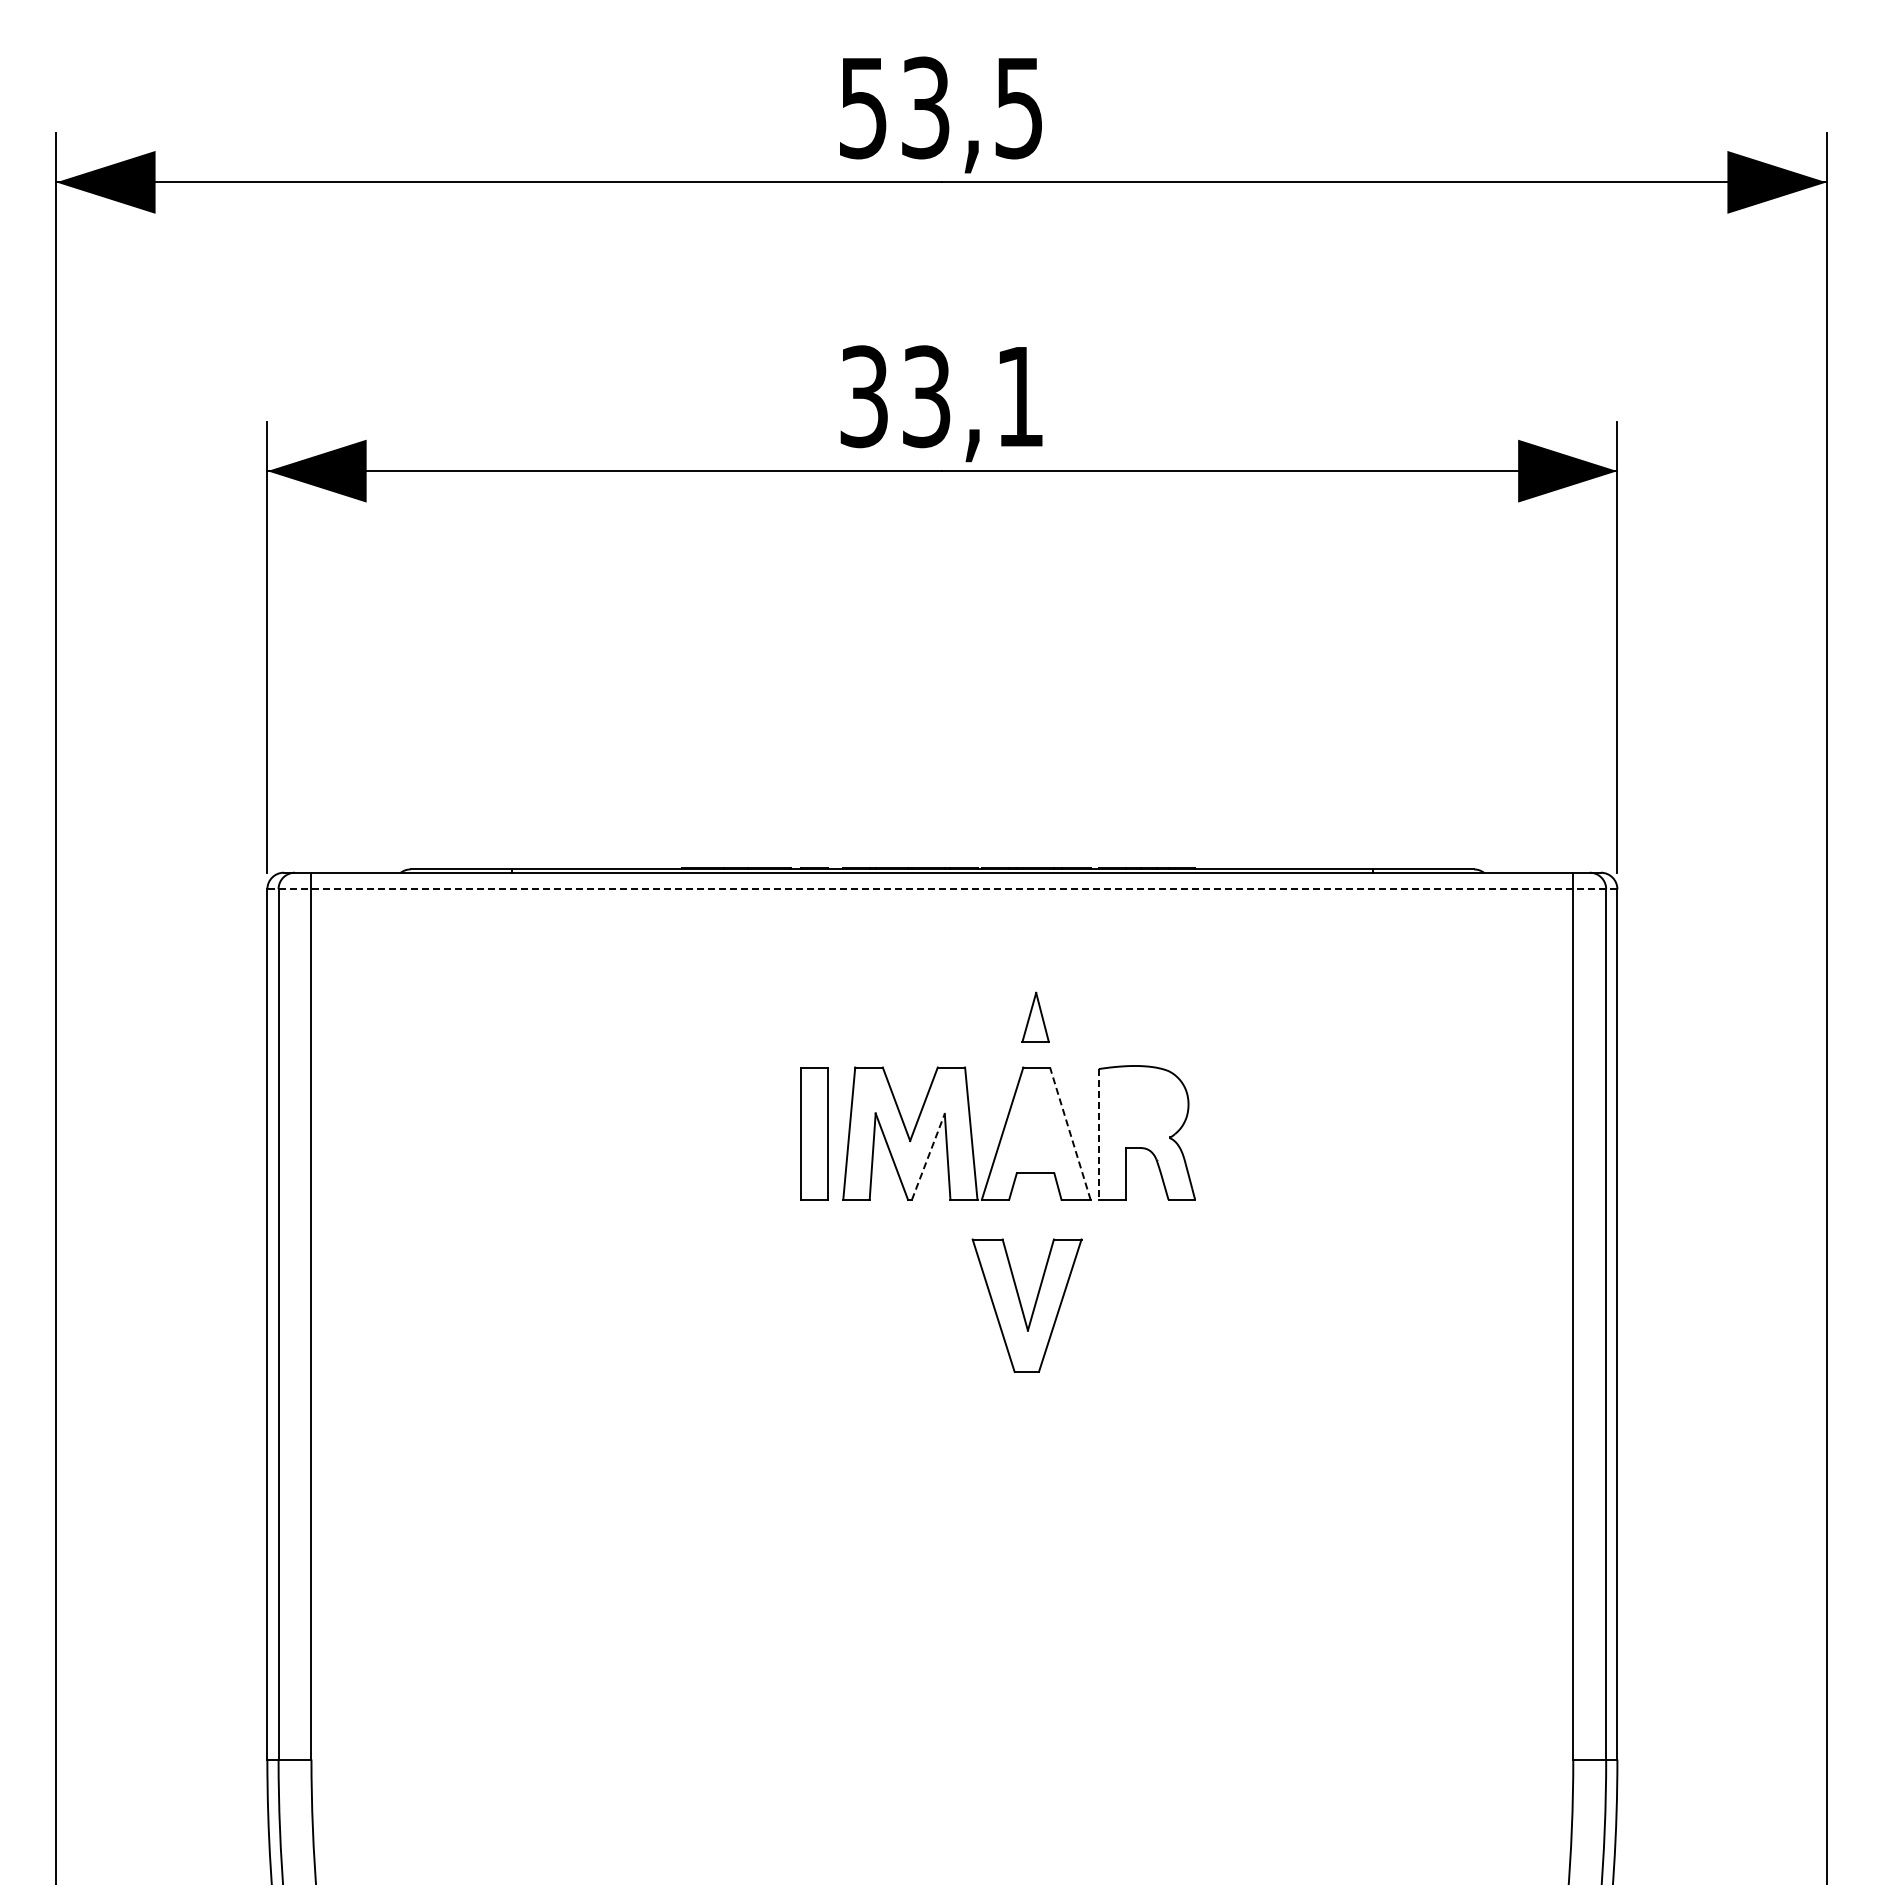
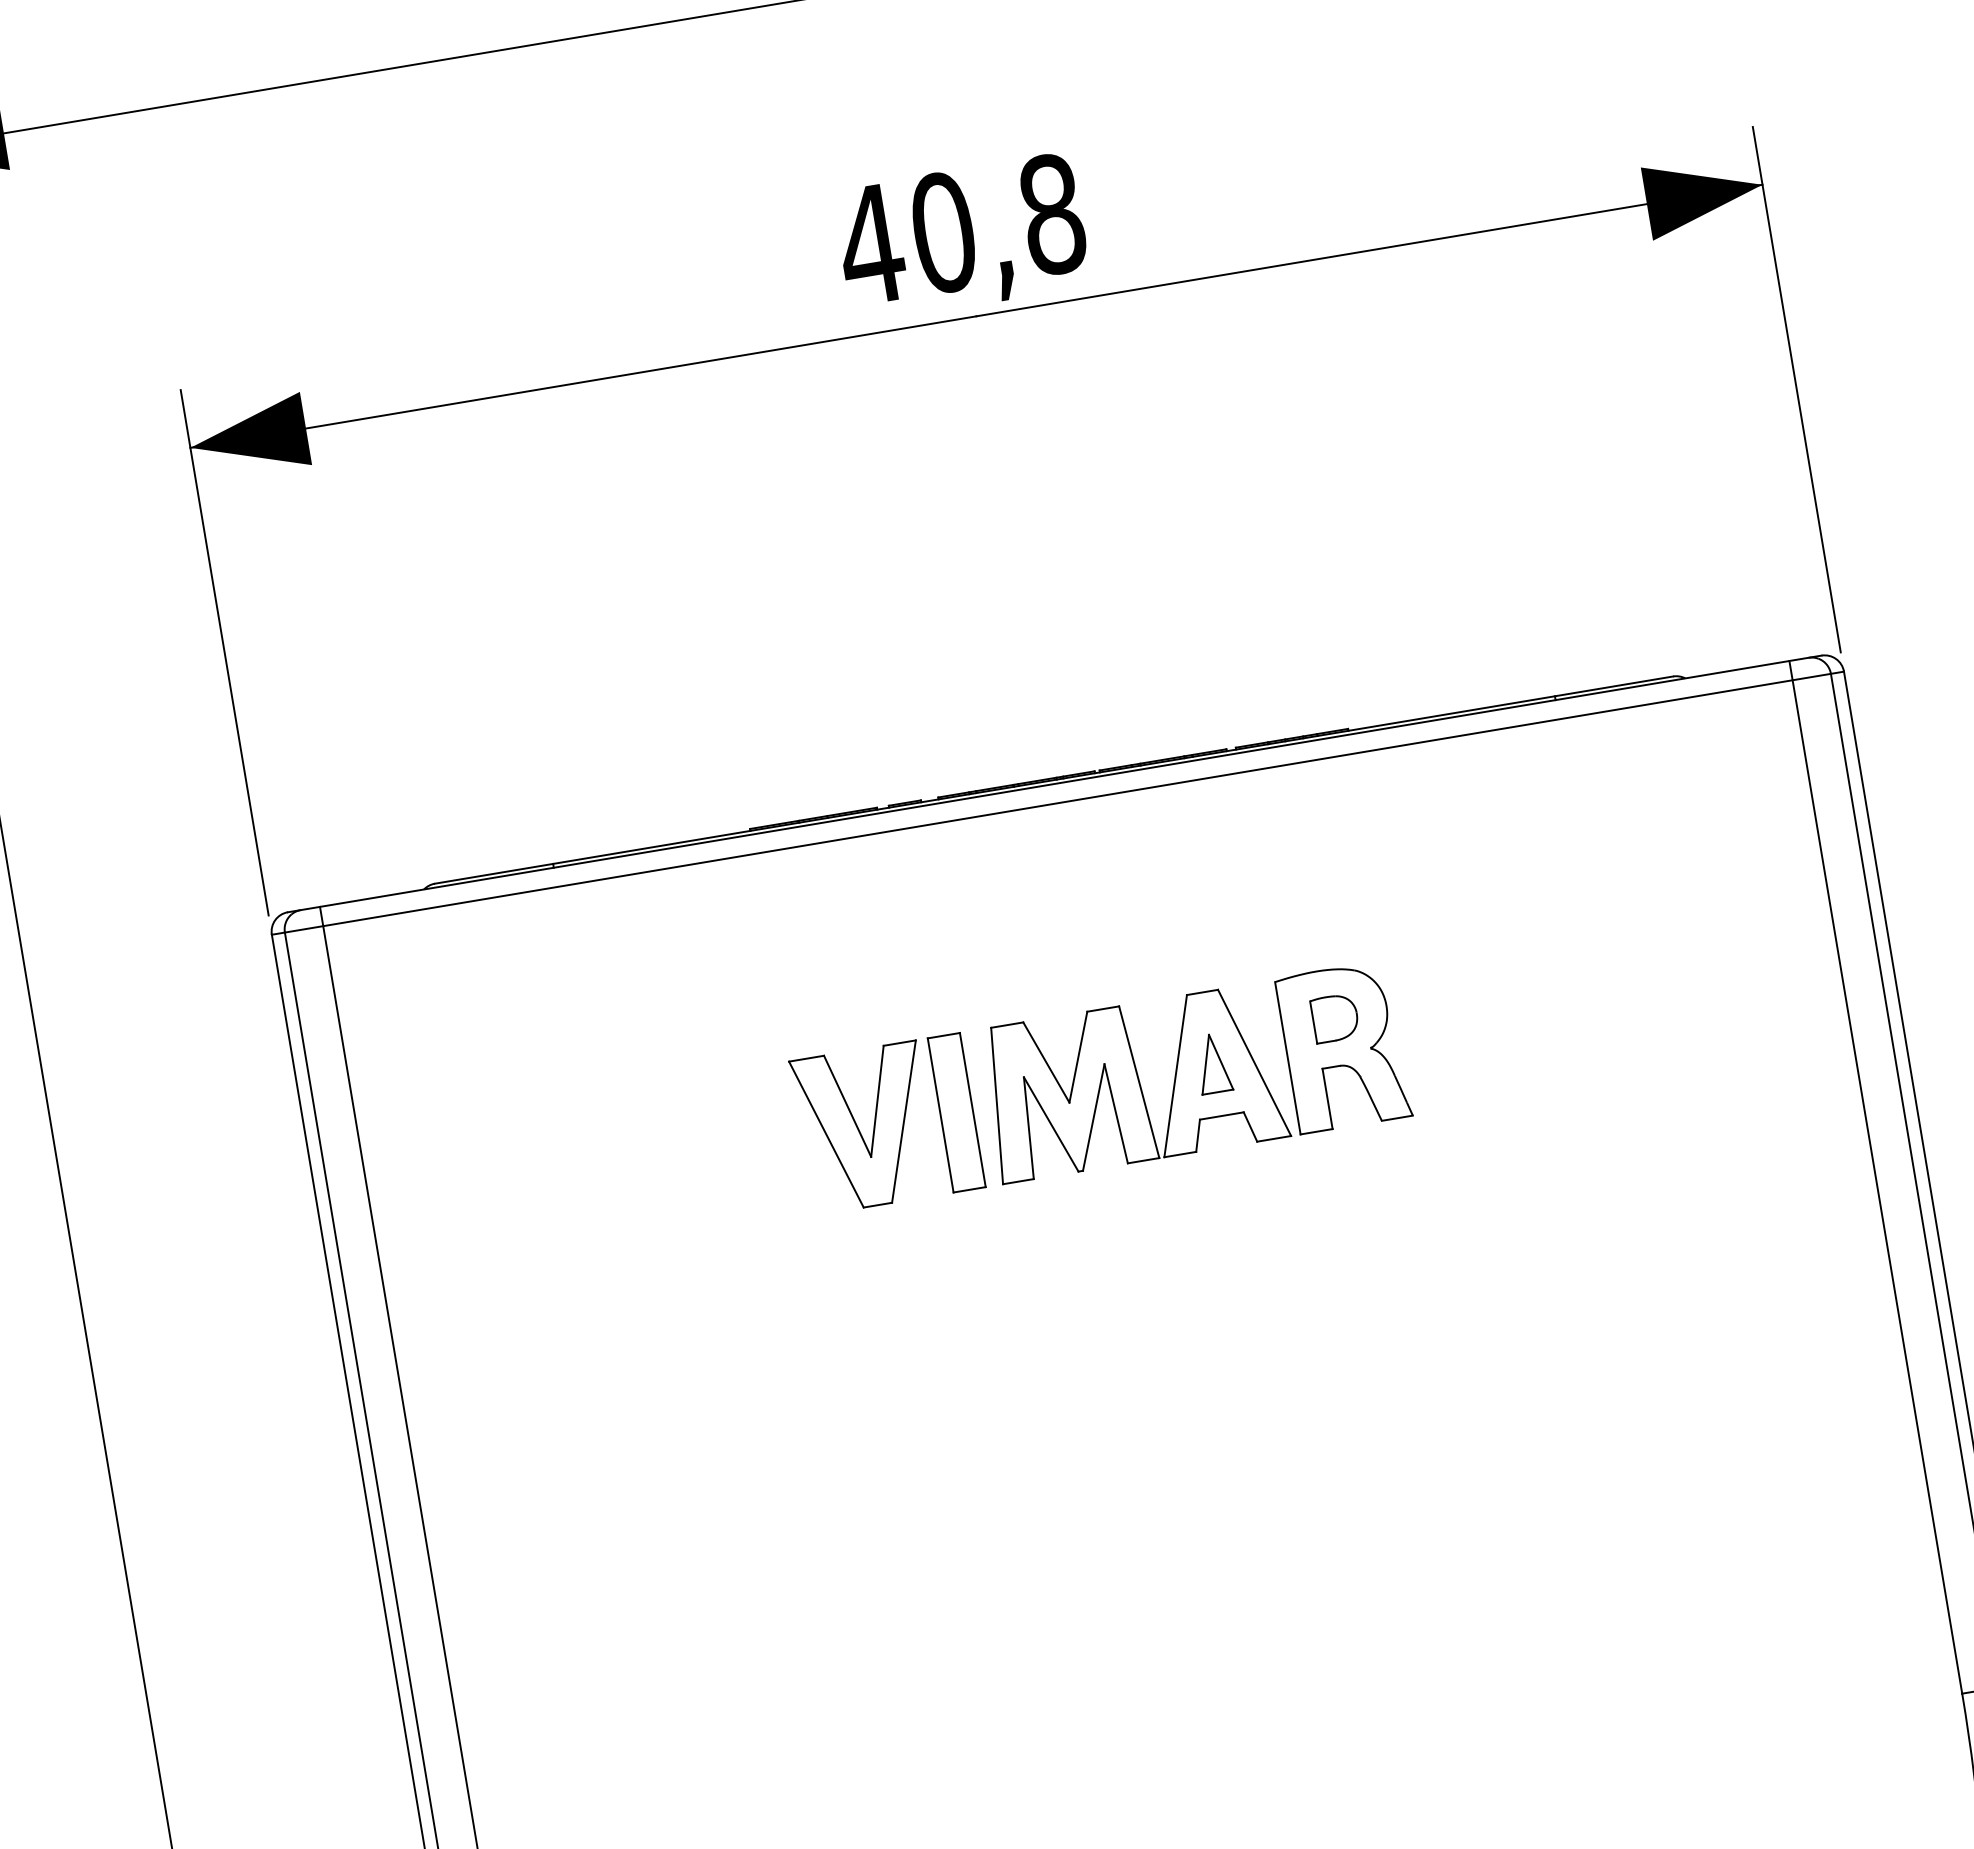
text: (941, 396) -> (960, 229), 33,1 -> 40,8
line: (941, 889) -> (1056, 803), dashed -> solid
part: (1035, 1016) -> (1212, 1062), moved
part: (1143, 1107) -> (1334, 1018), added
line: (1070, 1133) -> (1254, 1062), dashed -> solid
line: (1098, 1134) -> (1287, 1058), dashed -> solid
line: (928, 1156) -> (1093, 1117), dashed -> solid
part: (1026, 1305) -> (864, 1127), moved

